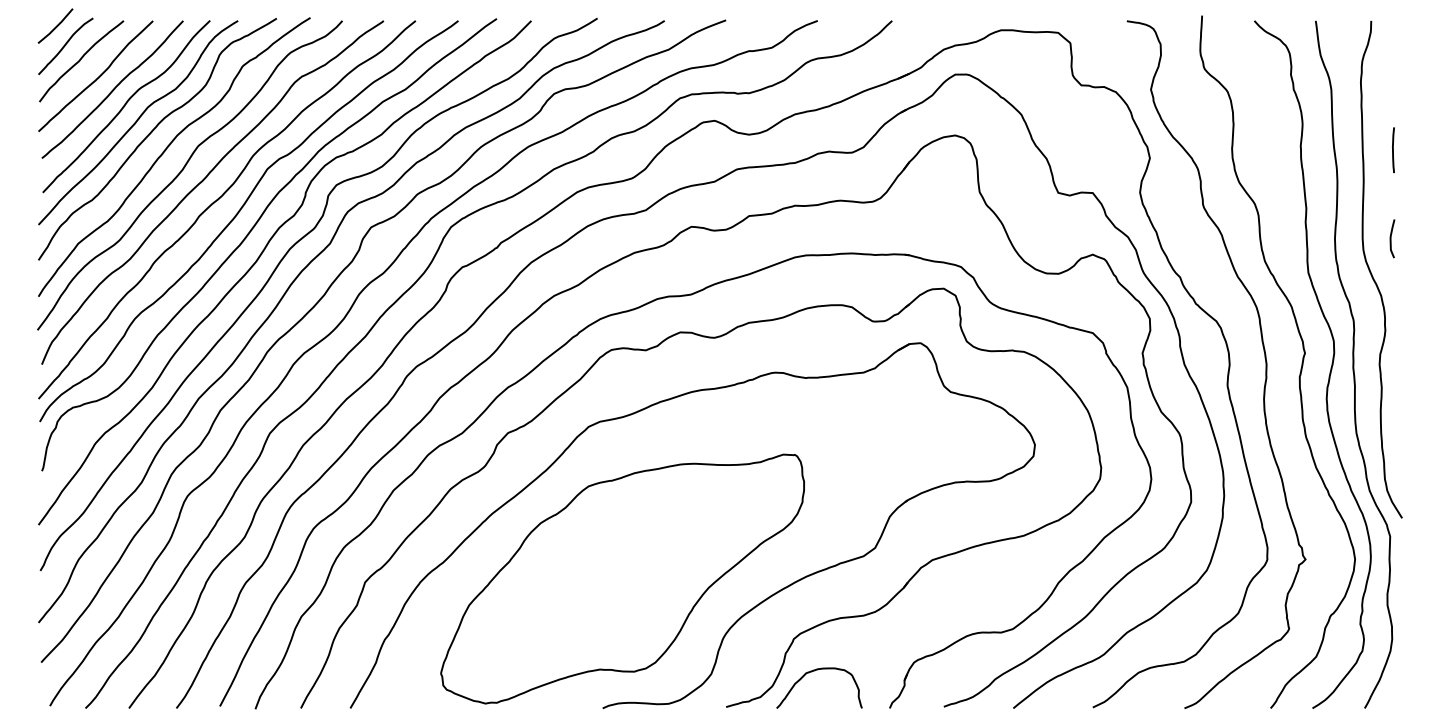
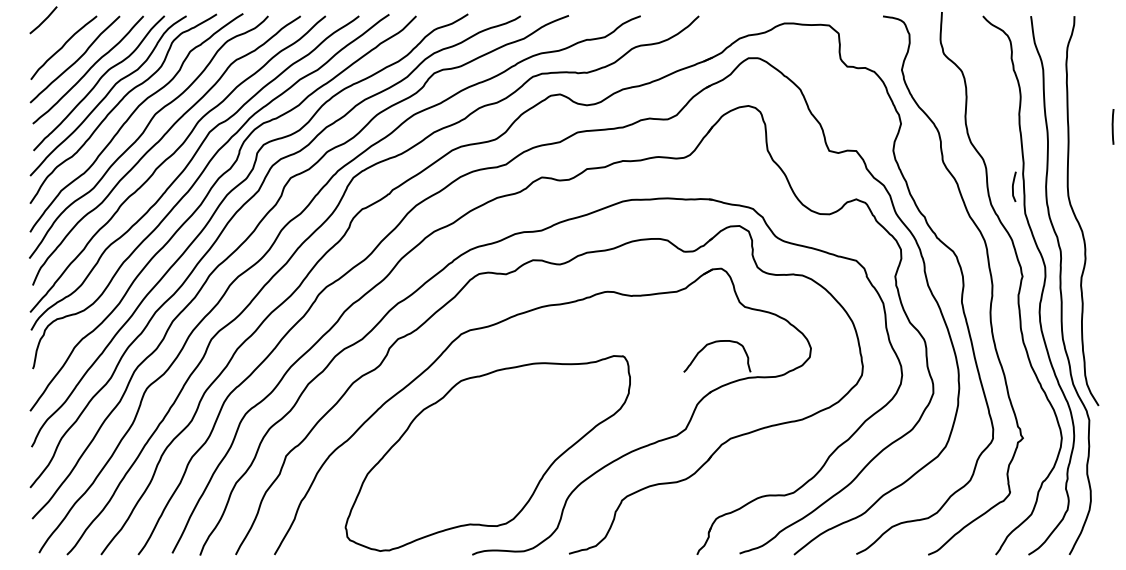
curve: (65, 46) -> (51, 36), removed
line: (1393, 150) -> (1113, 127), moved
curve: (1391, 238) -> (1013, 186), moved
curve: (814, 671) -> (713, 343), moved

